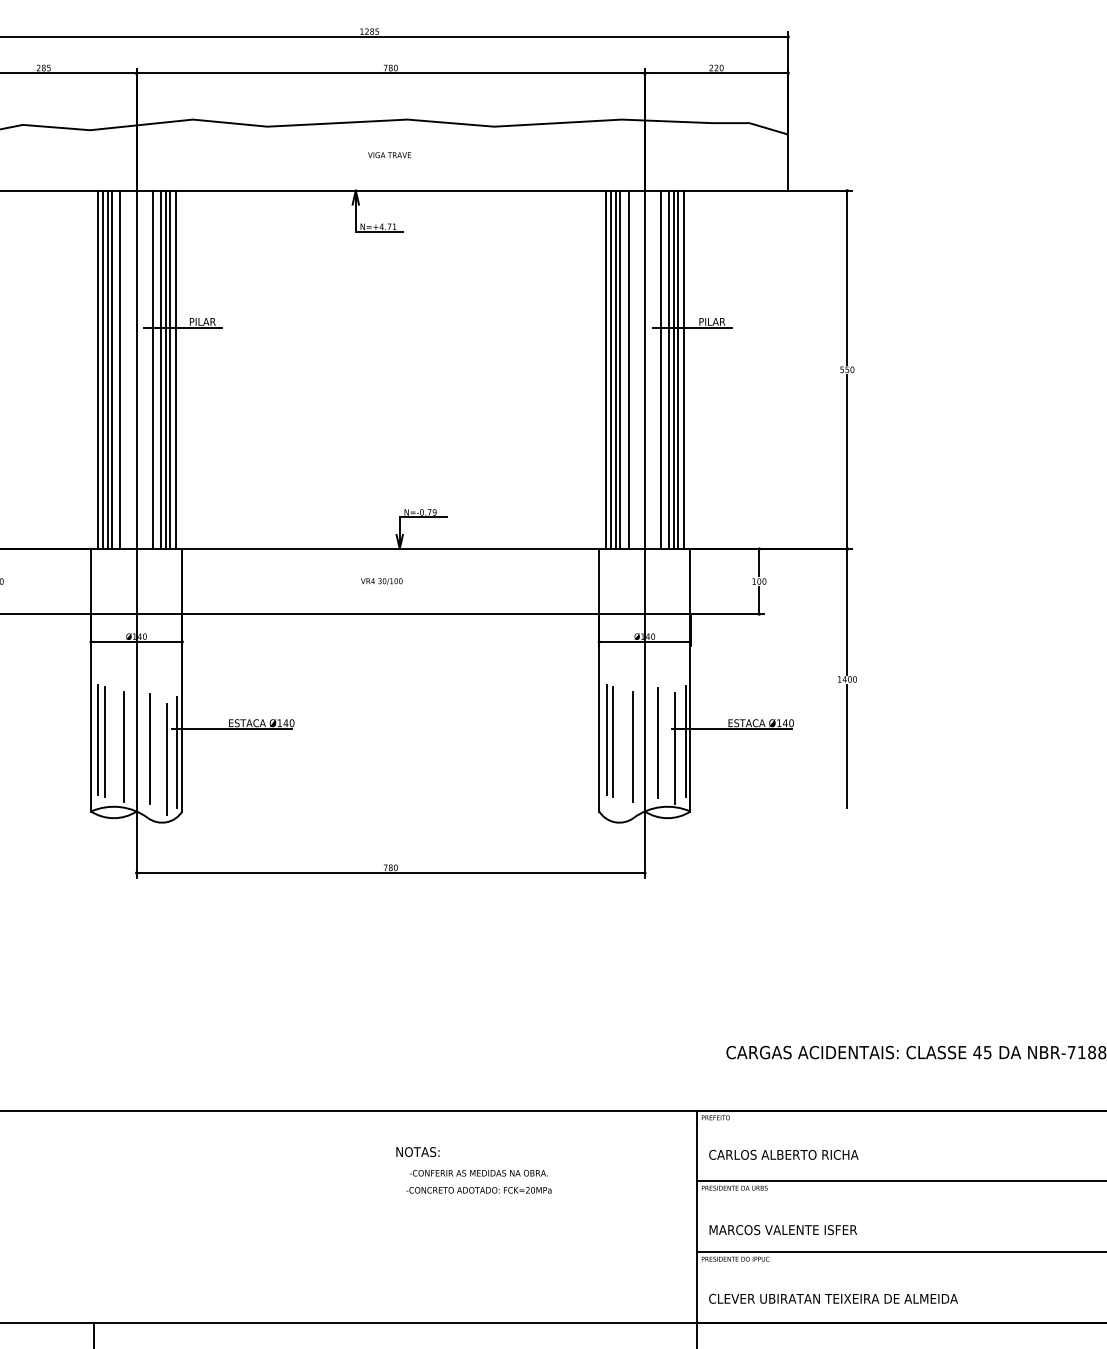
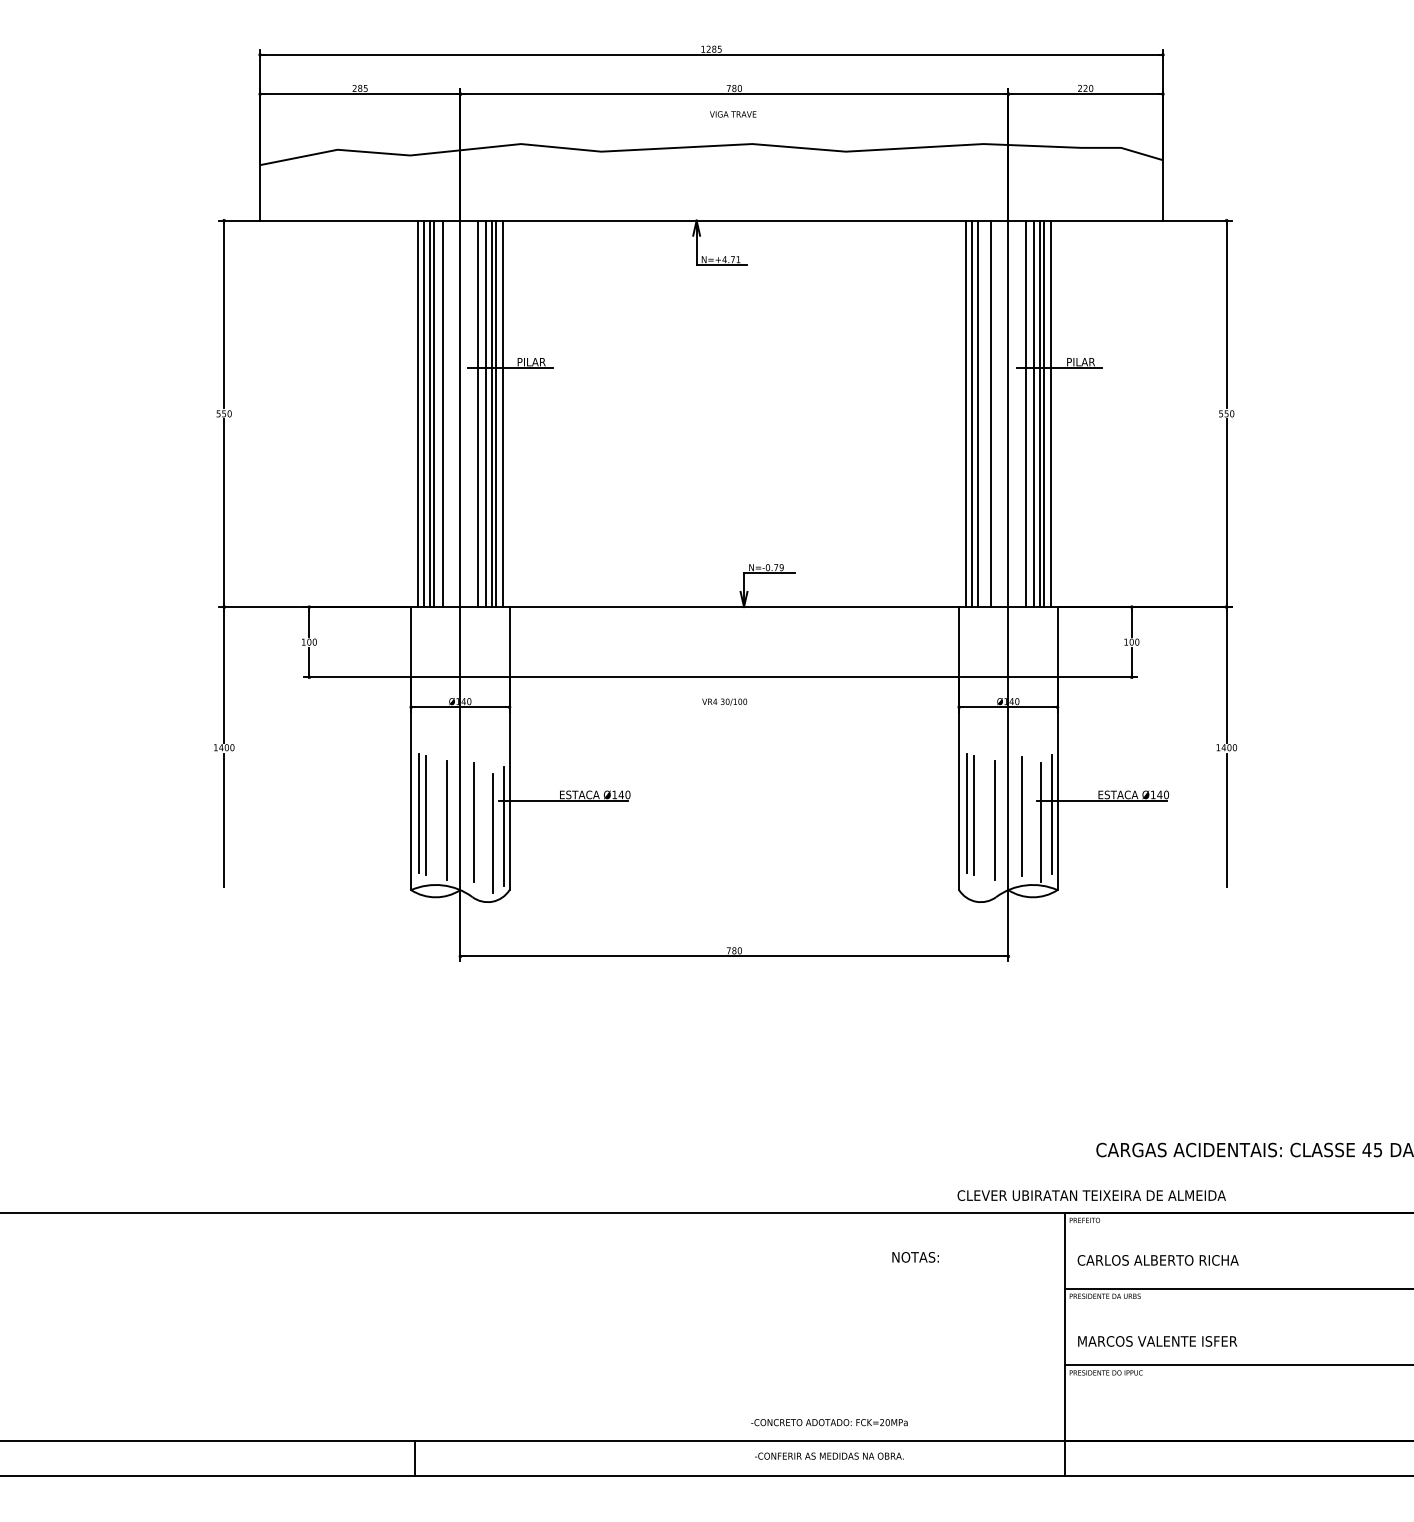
text: (389, 155) -> (733, 114), moved
line: (619, 369) -> (981, 413), removed
text: (381, 580) -> (724, 701), moved
text: (417, 1152) -> (915, 1257), moved
text: (479, 1172) -> (829, 1455), moved
text: (479, 1190) -> (829, 1422), moved
text: (833, 1298) -> (1091, 1195), moved

